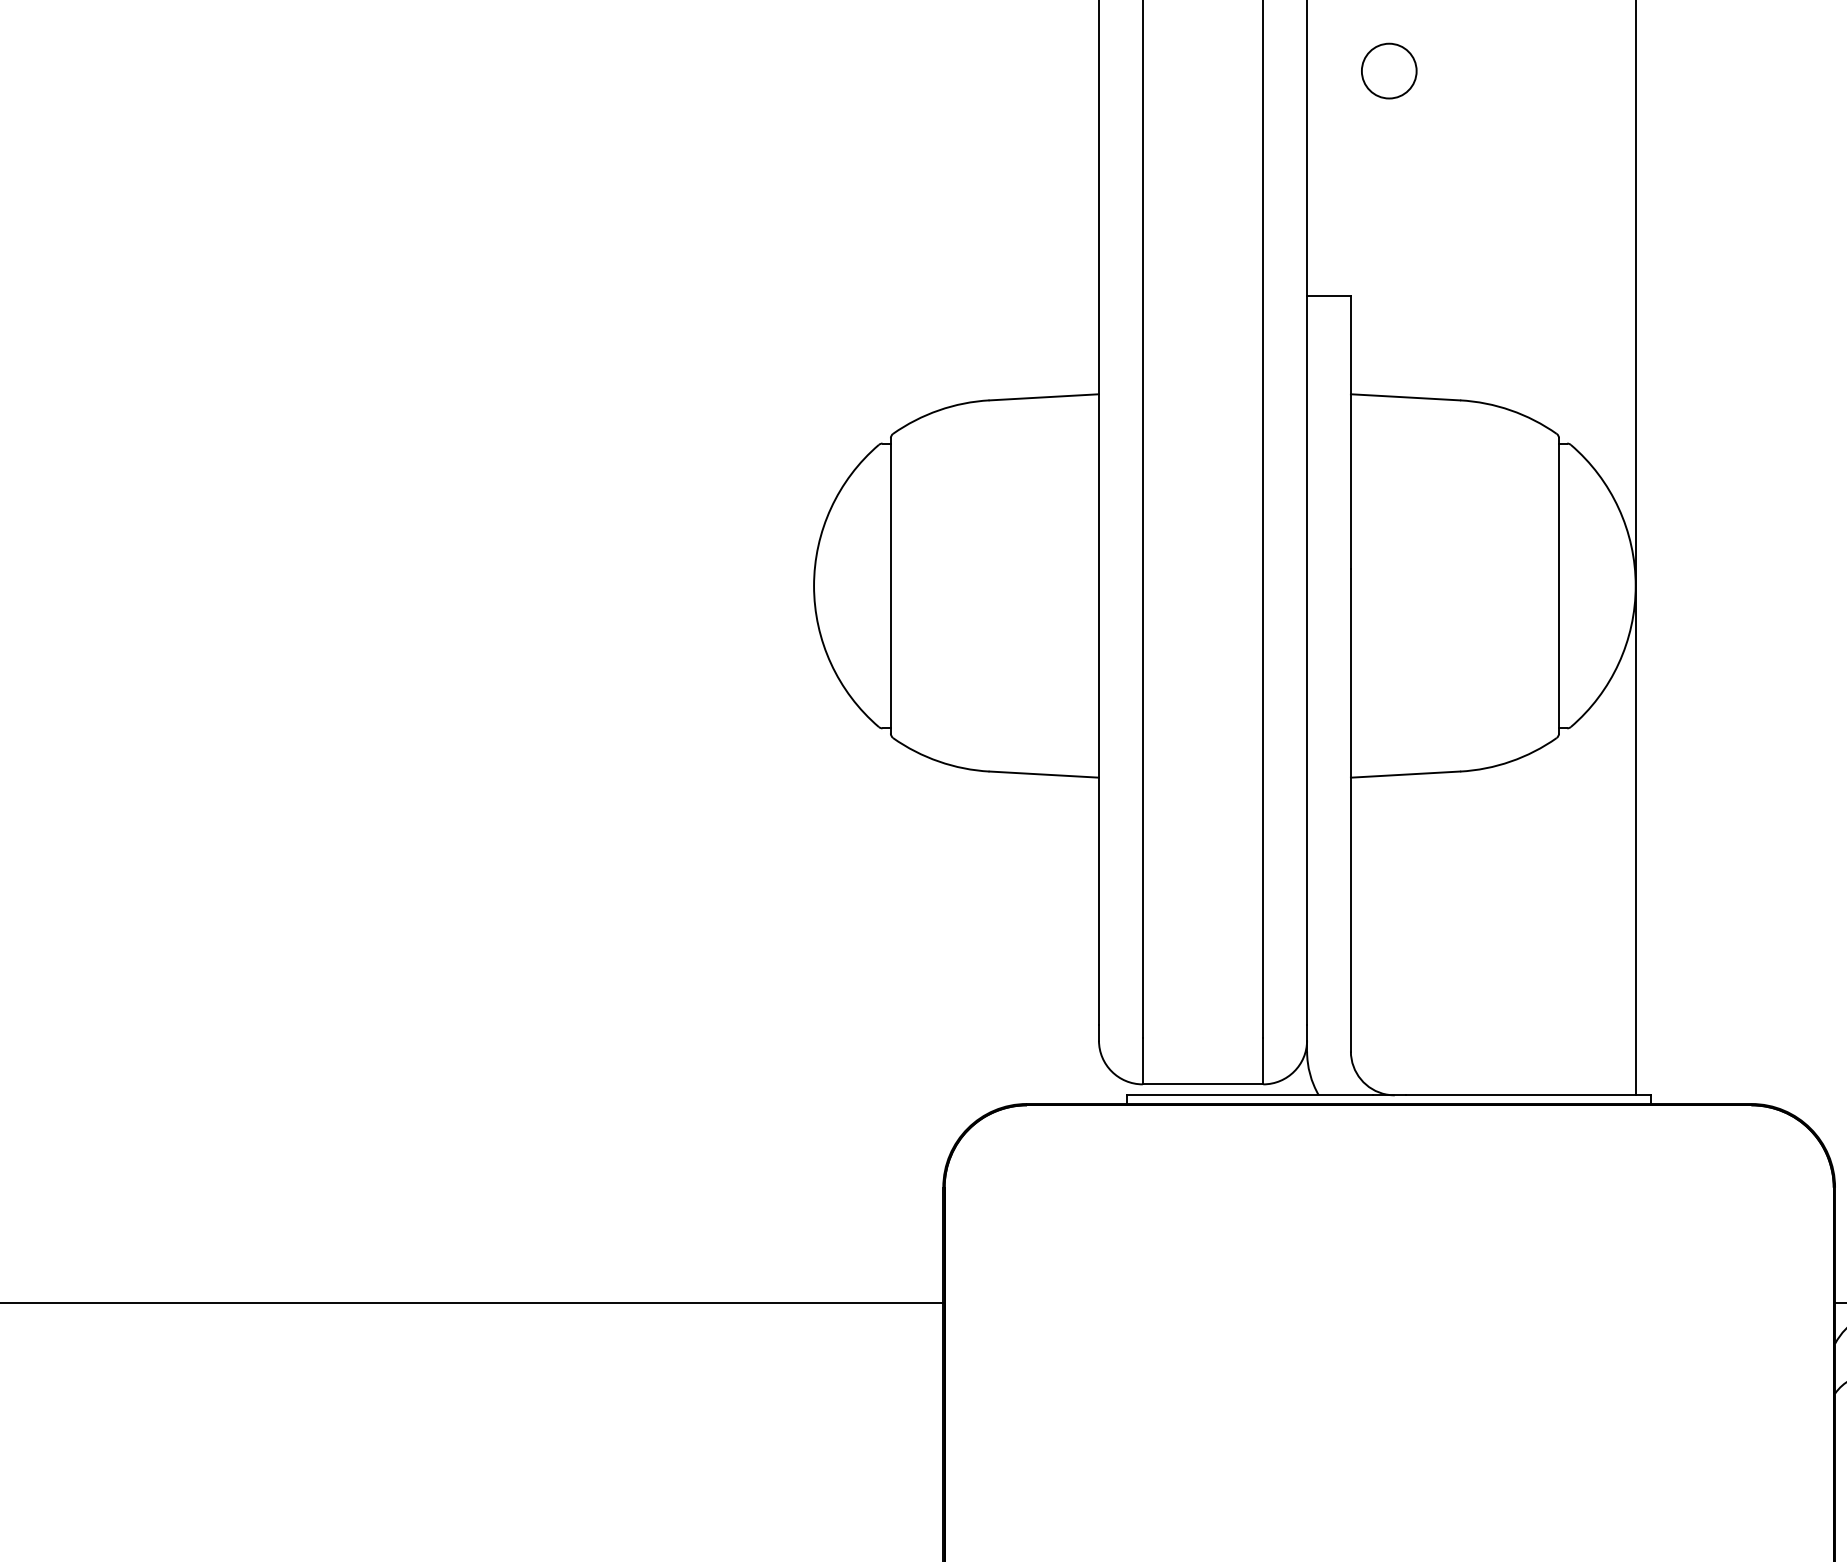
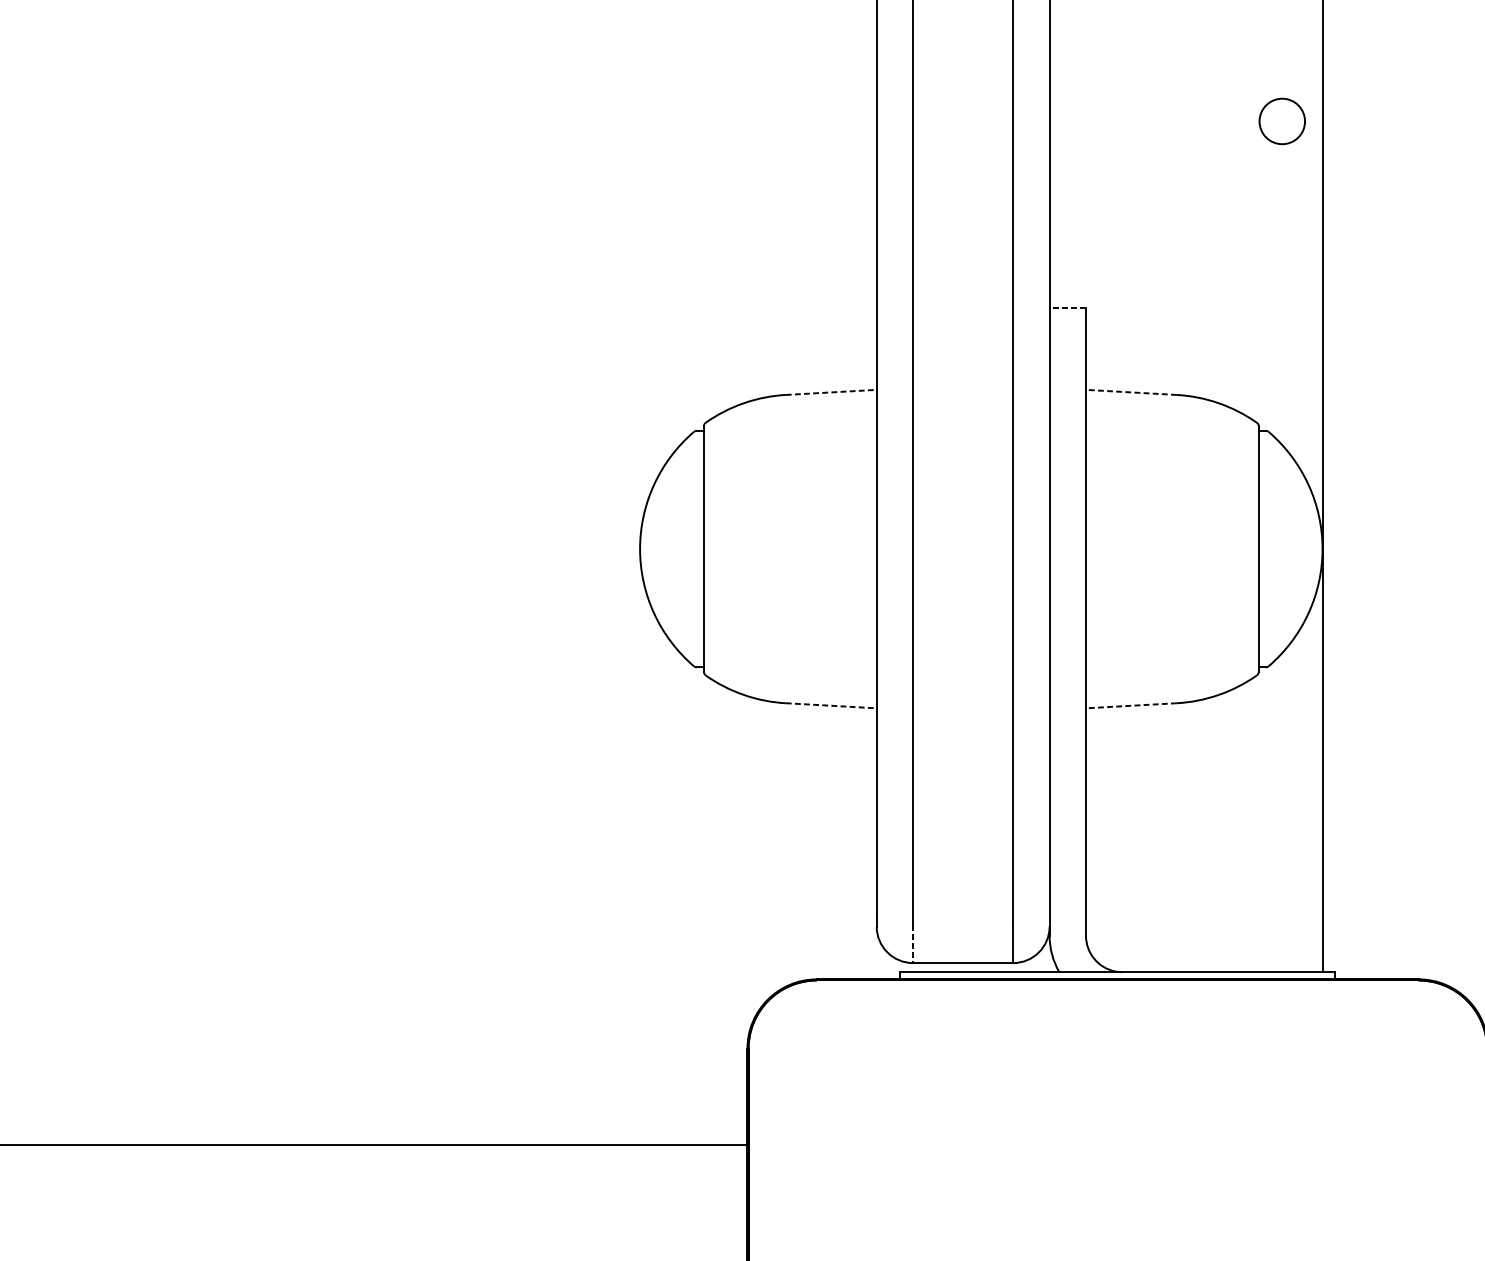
circle: (1389, 70) -> (1282, 120), moved
line: (1329, 295) -> (1068, 307), solid -> dashed
line: (1044, 397) -> (831, 392), solid -> dashed
line: (1405, 397) -> (1131, 392), solid -> dashed
line: (1044, 774) -> (831, 705), solid -> dashed
line: (1405, 774) -> (1131, 705), solid -> dashed
line: (1142, 1061) -> (912, 944), solid -> dashed

